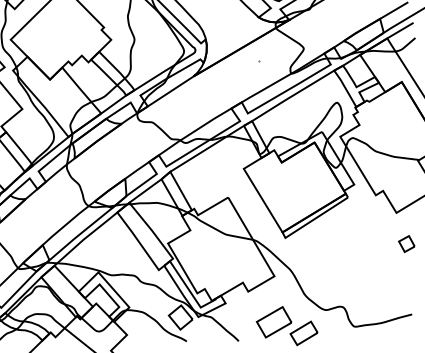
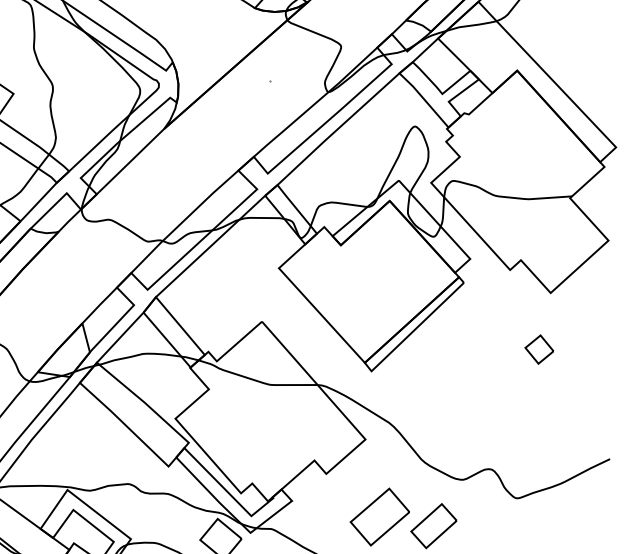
part: (406, 244) -> (539, 350), moved

